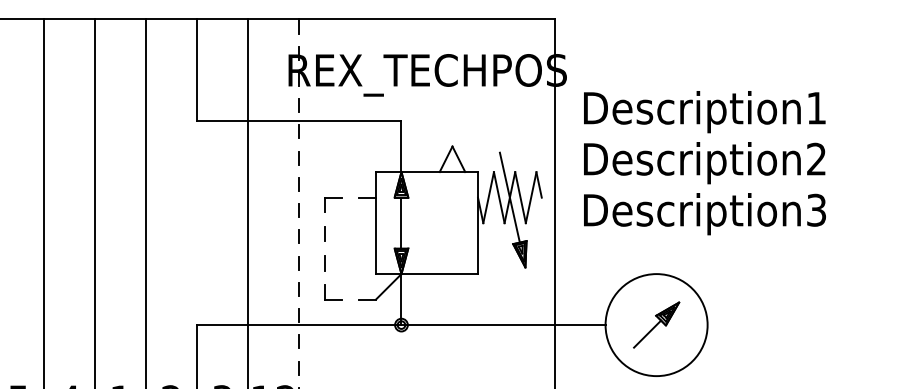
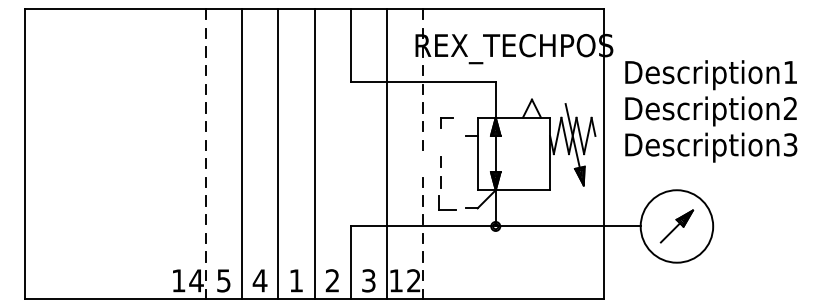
part: (332, 204) -> (446, 122), moved
line: (298, 236) -> (422, 163), removed
part: (332, 291) -> (446, 202), size x1.4

